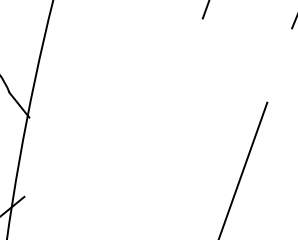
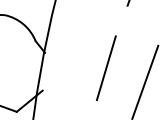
line: (156, 150) -> (105, 68), added

